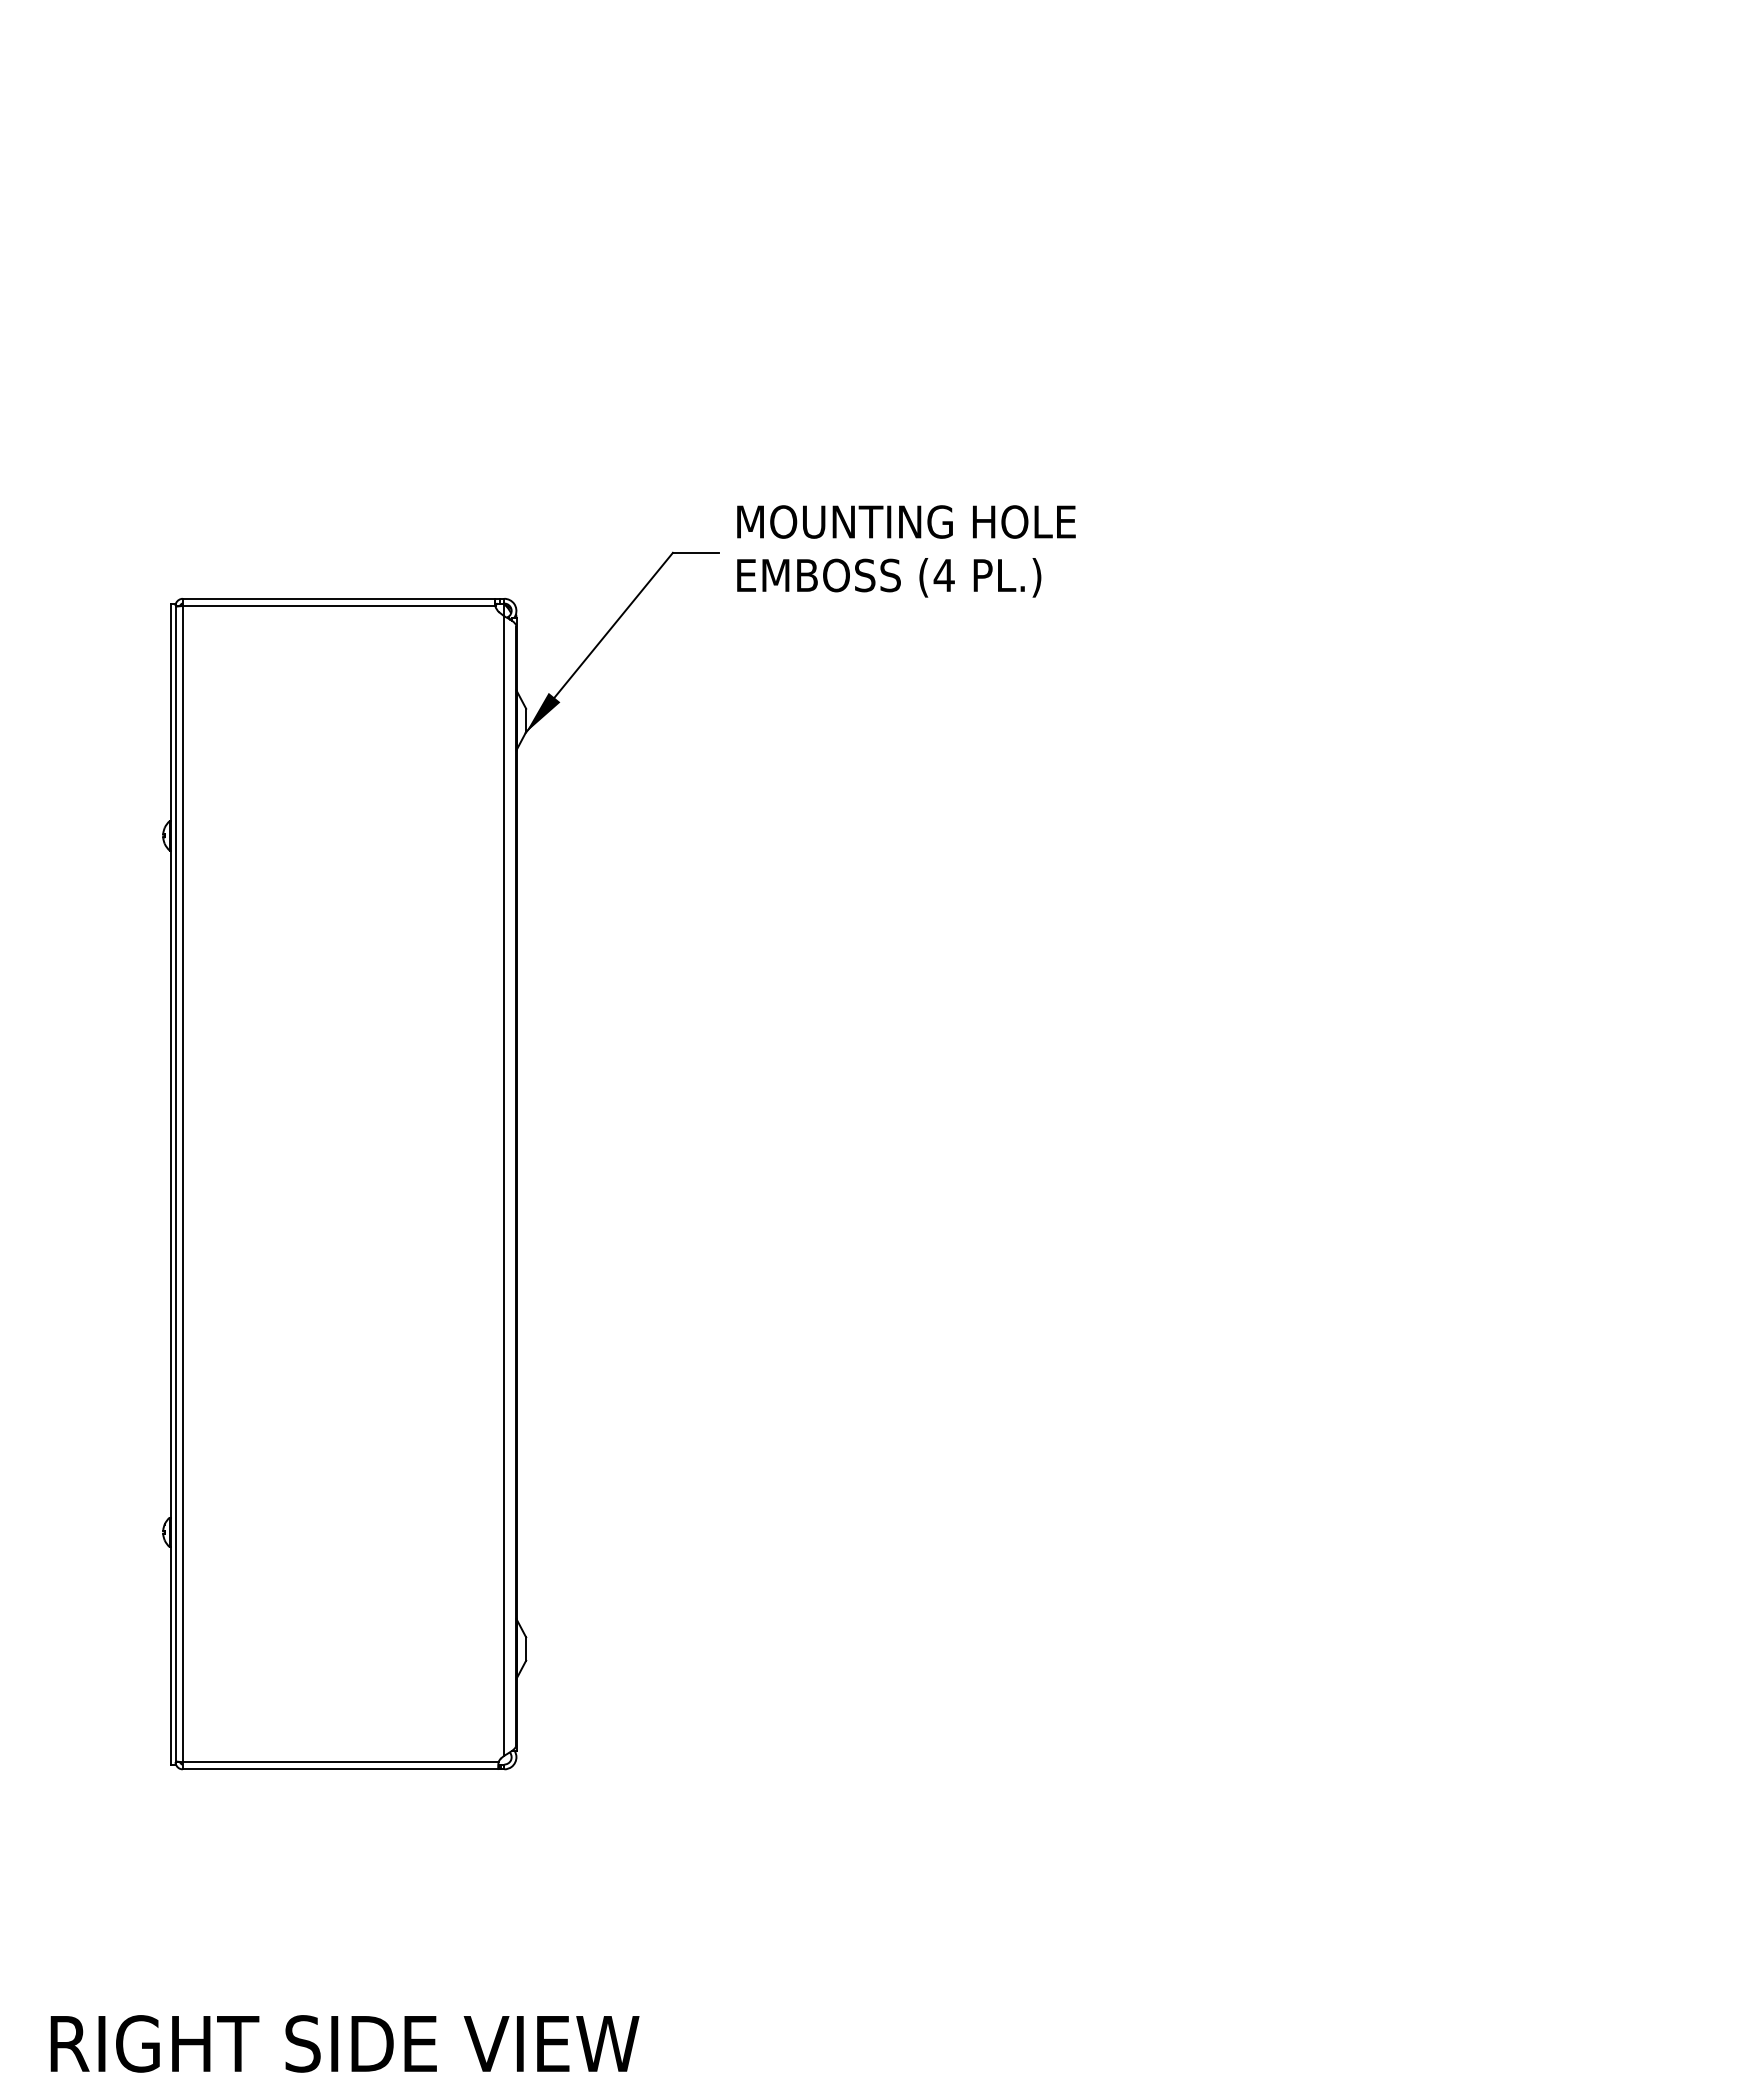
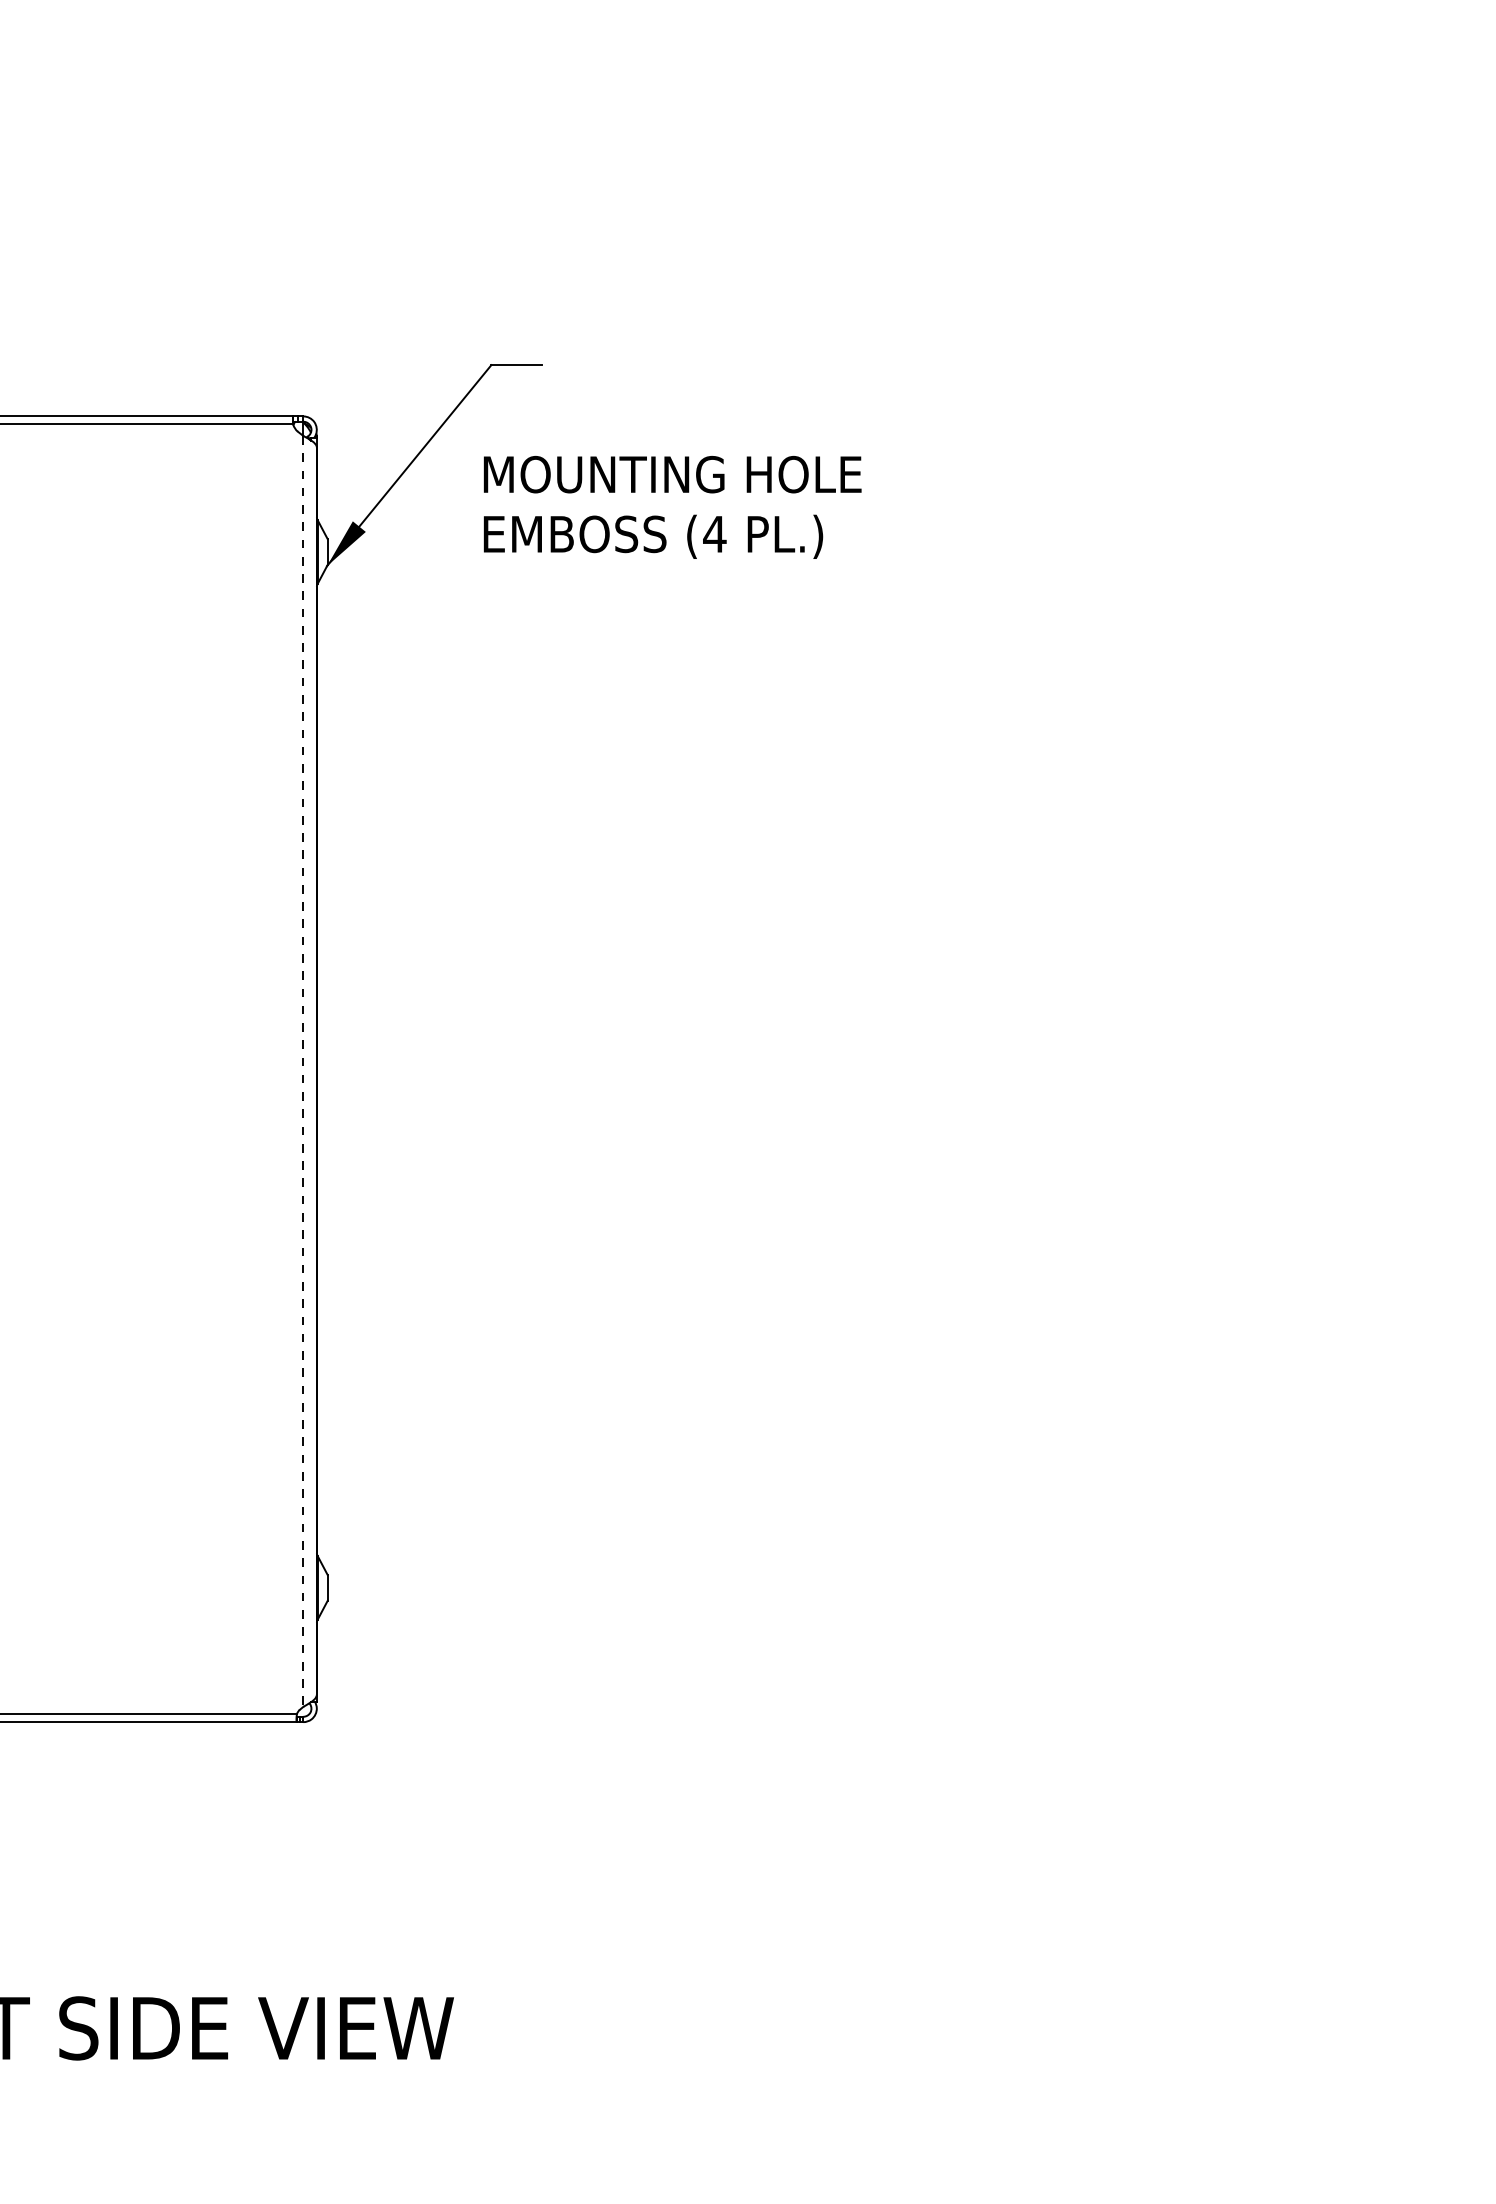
text: (906, 551) -> (672, 507), moved
line: (504, 1186) -> (303, 1071), solid -> dashed

